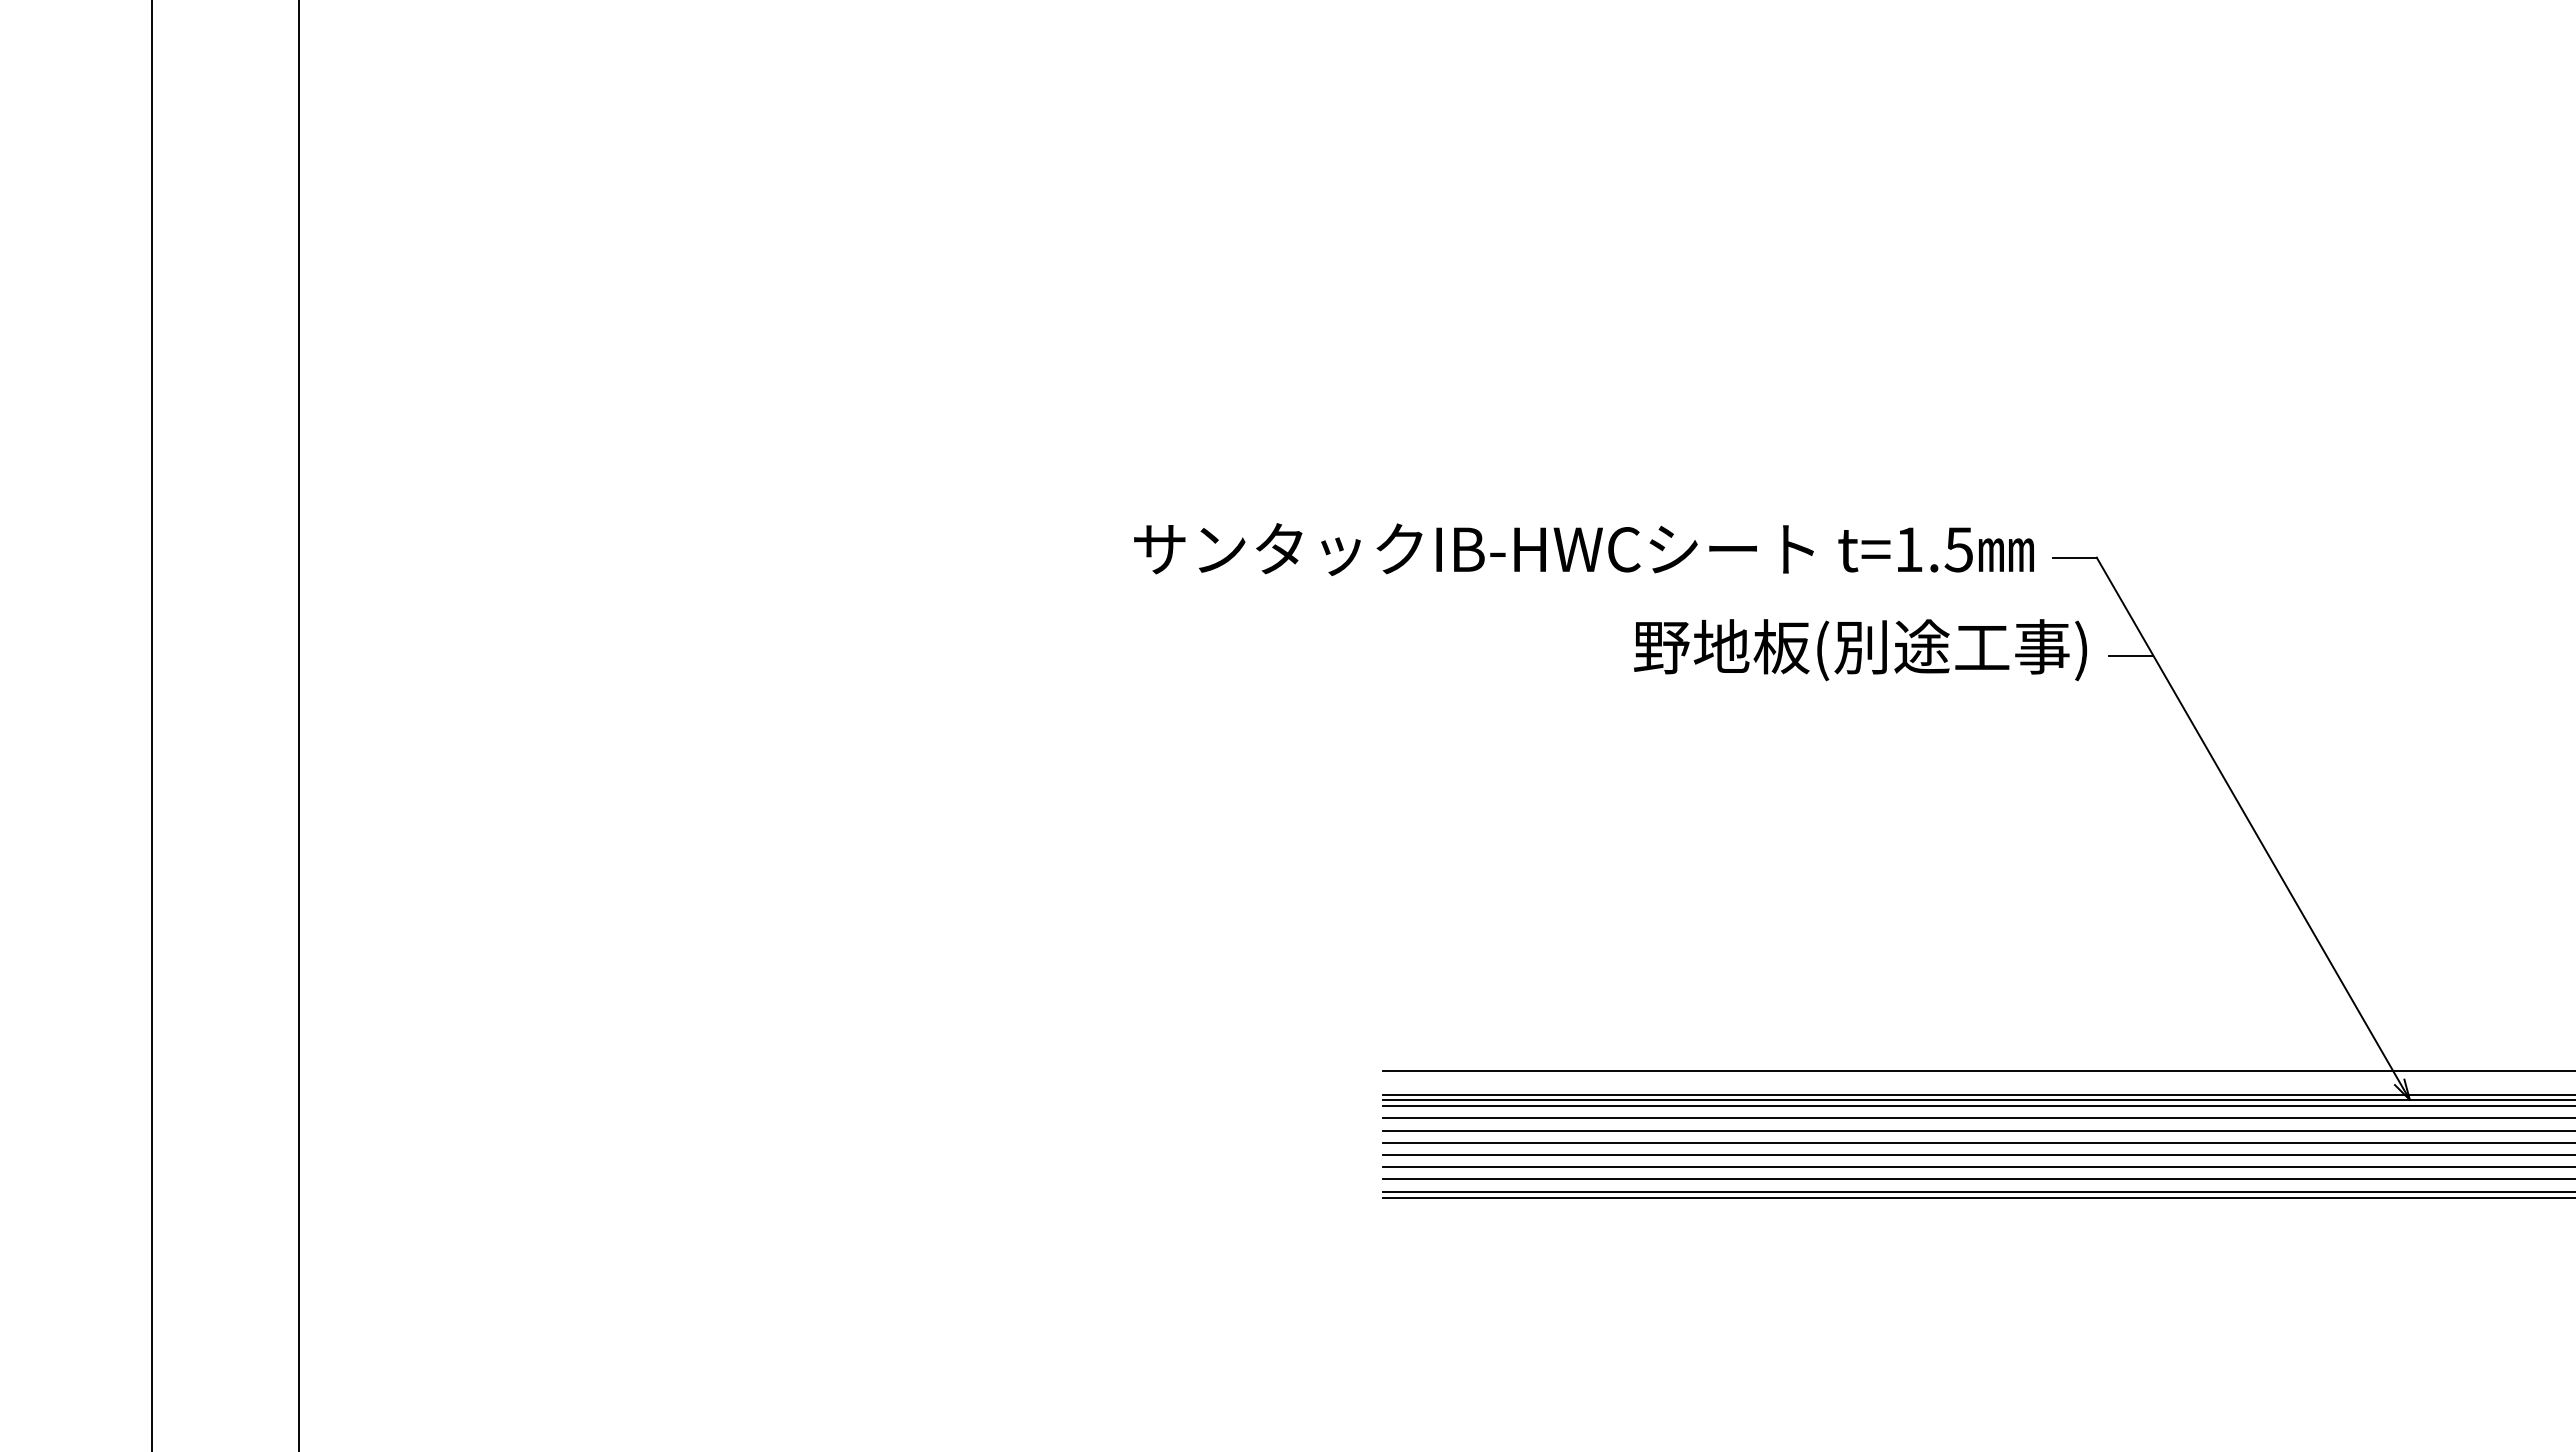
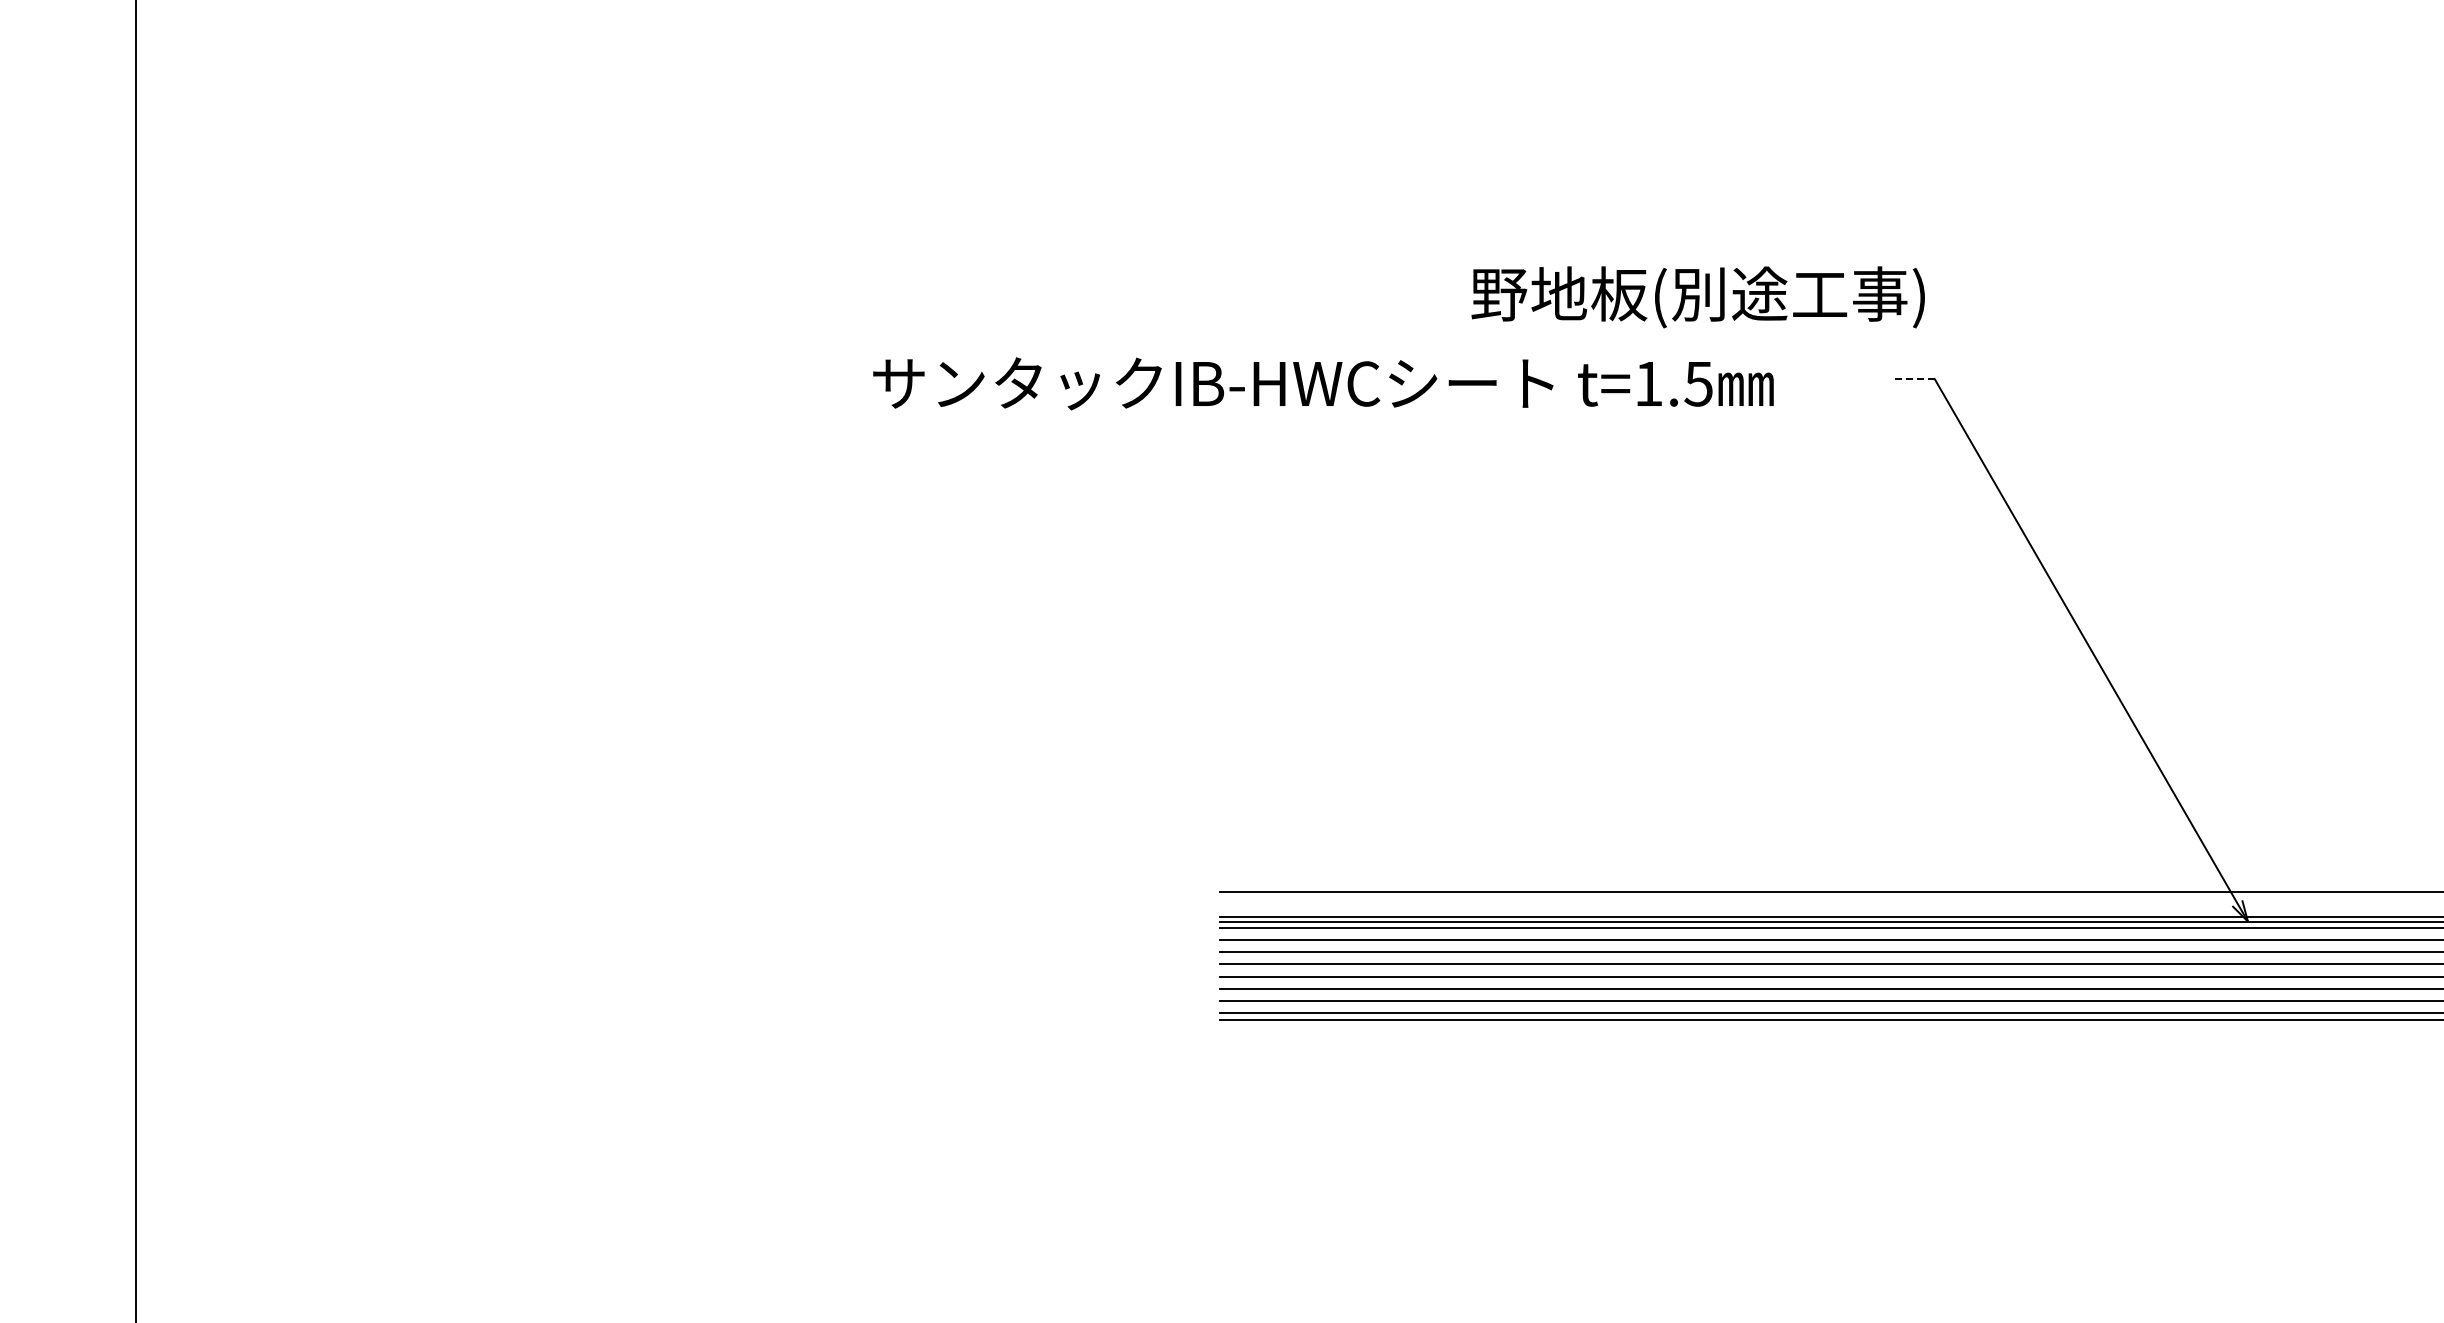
text: (1583, 549) -> (1322, 383), moved
line: (2074, 557) -> (1912, 378), solid -> dashed
text: (1860, 650) -> (1698, 297), moved
line: (2131, 655) -> (1969, 476), removed

